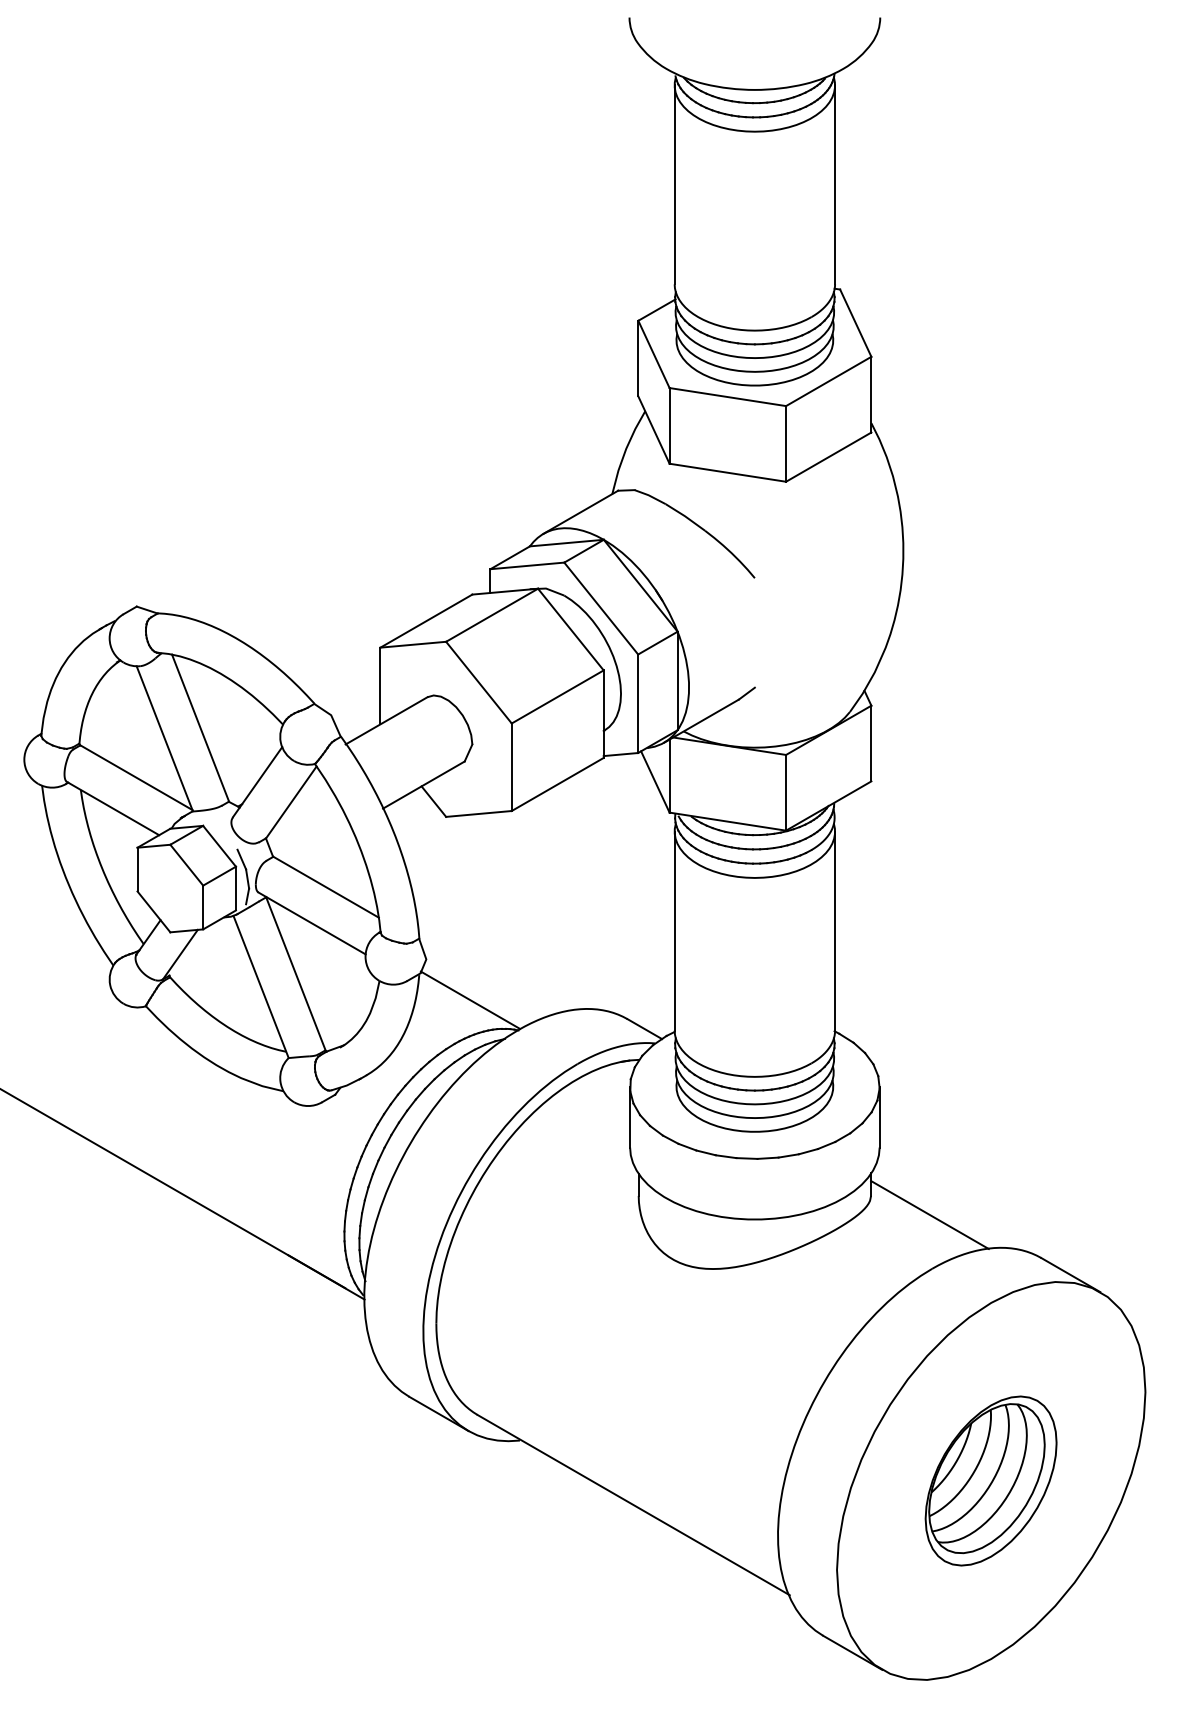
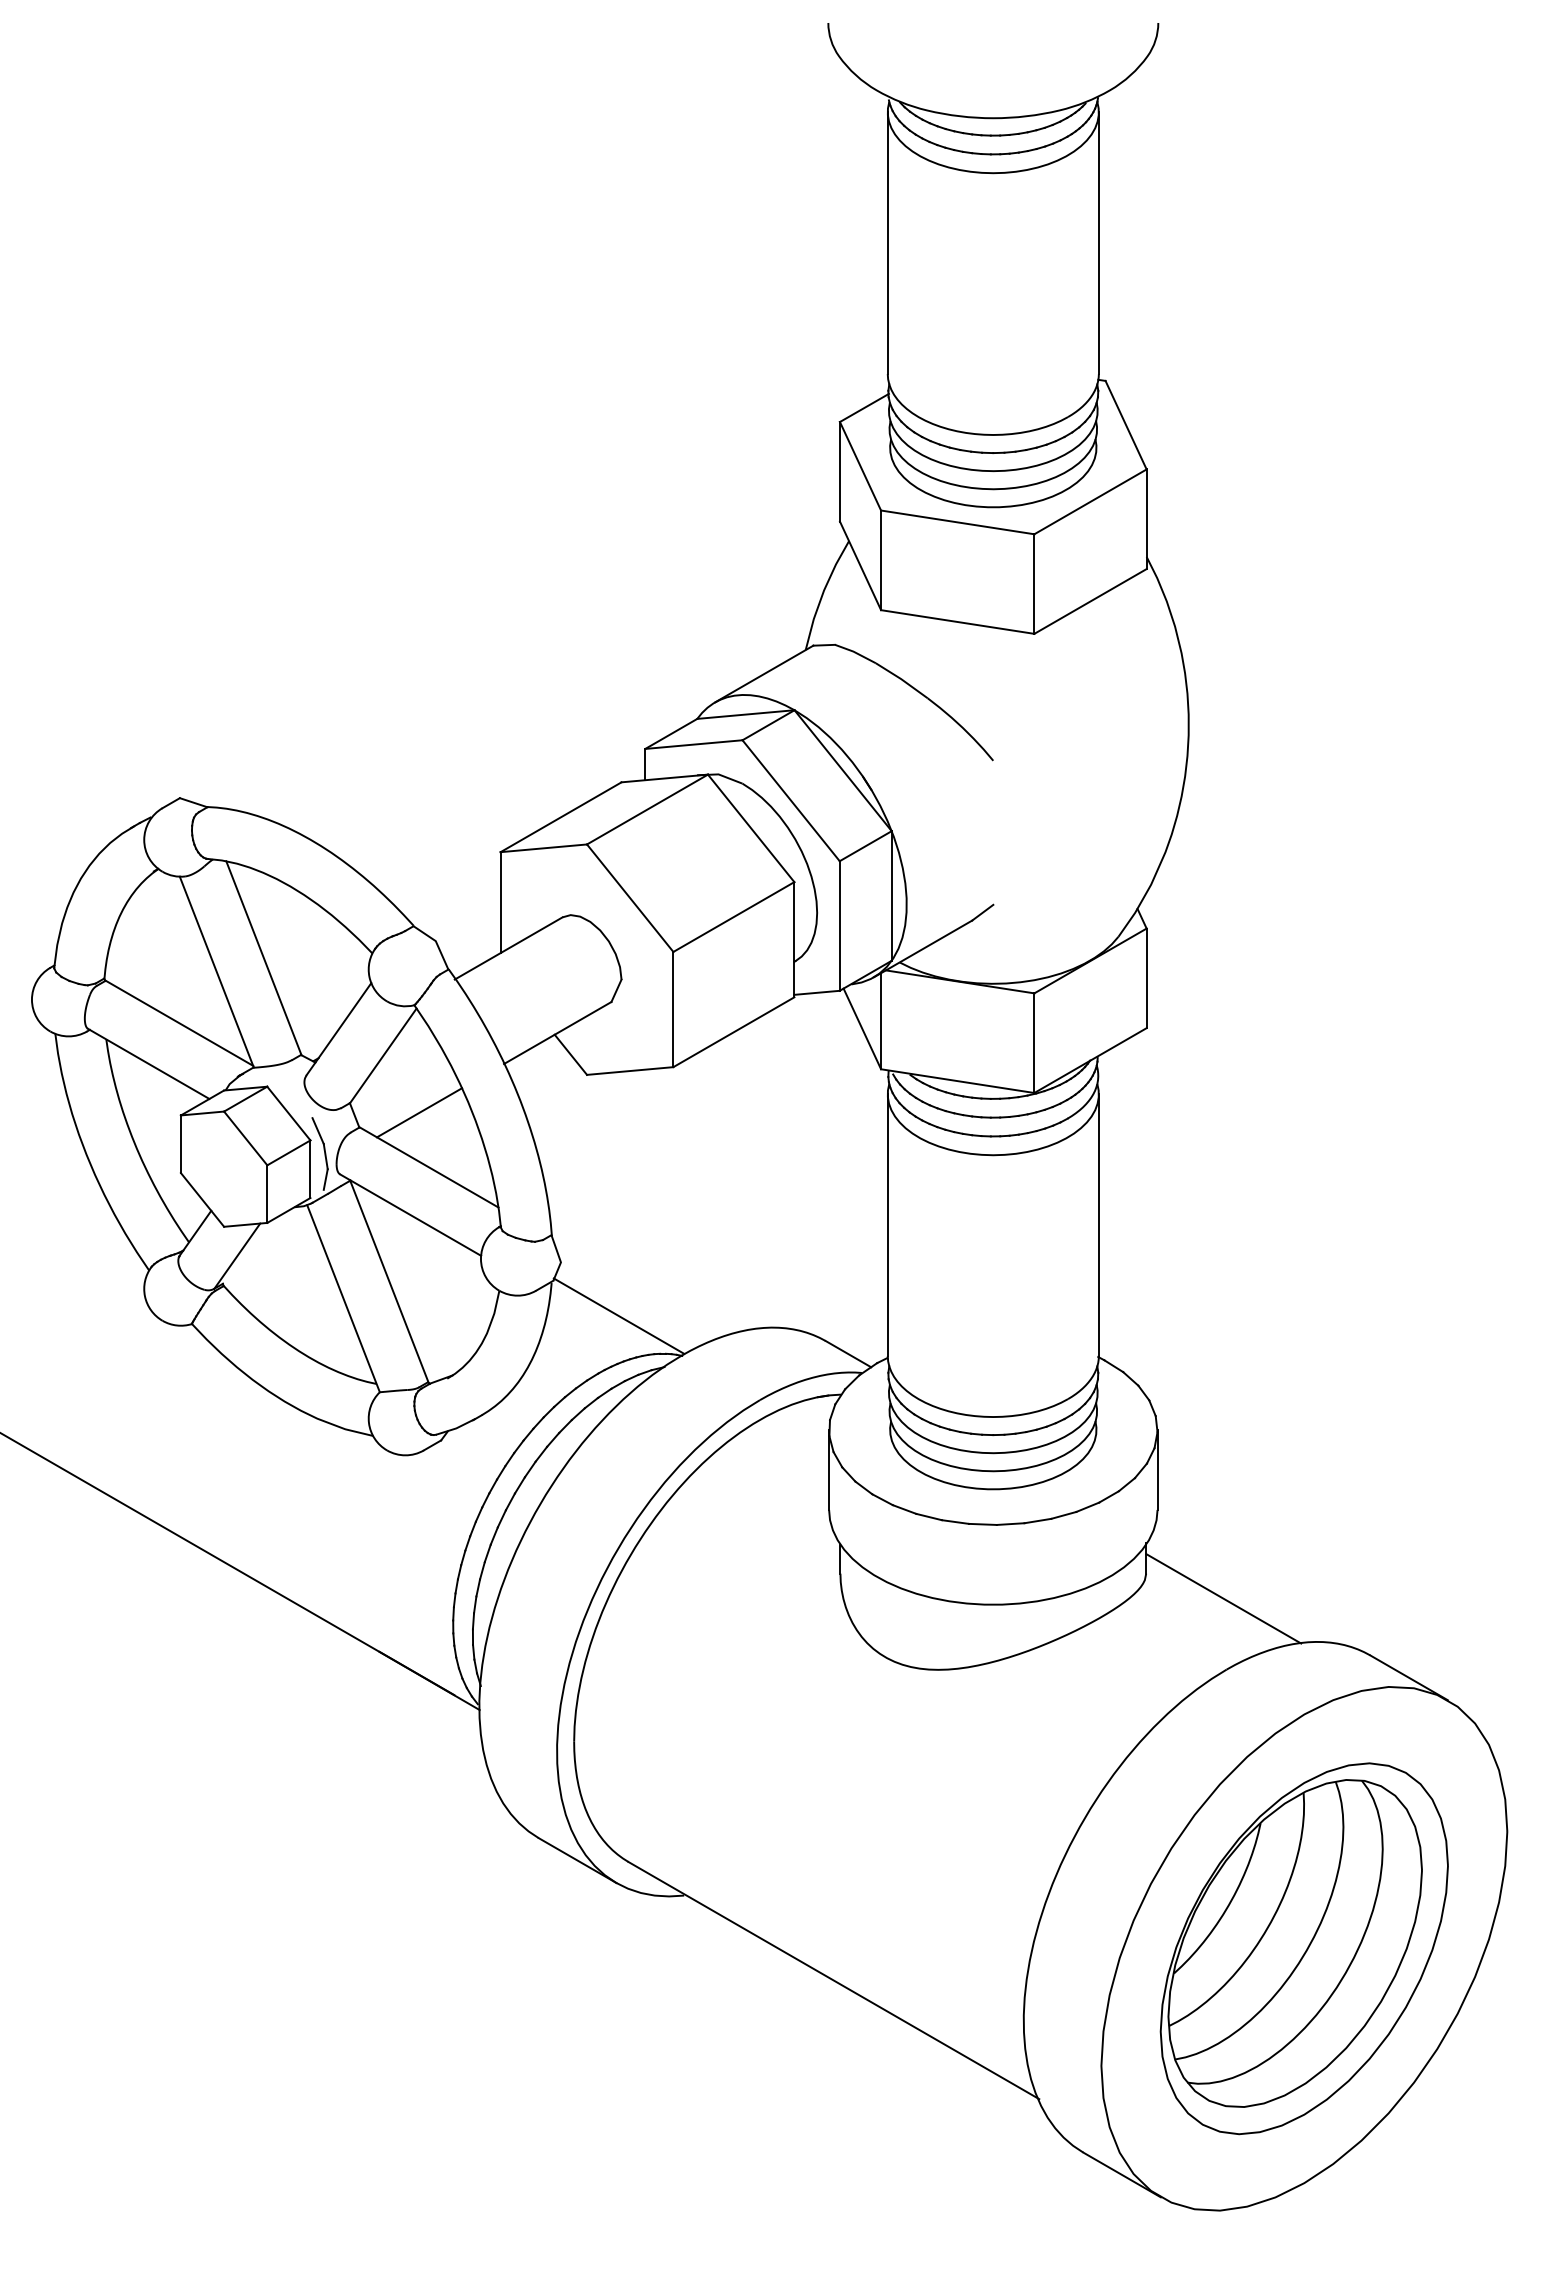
line: (318, 845) -> (419, 1112), added
part: (990, 1480) -> (1303, 1948), size x1.67

